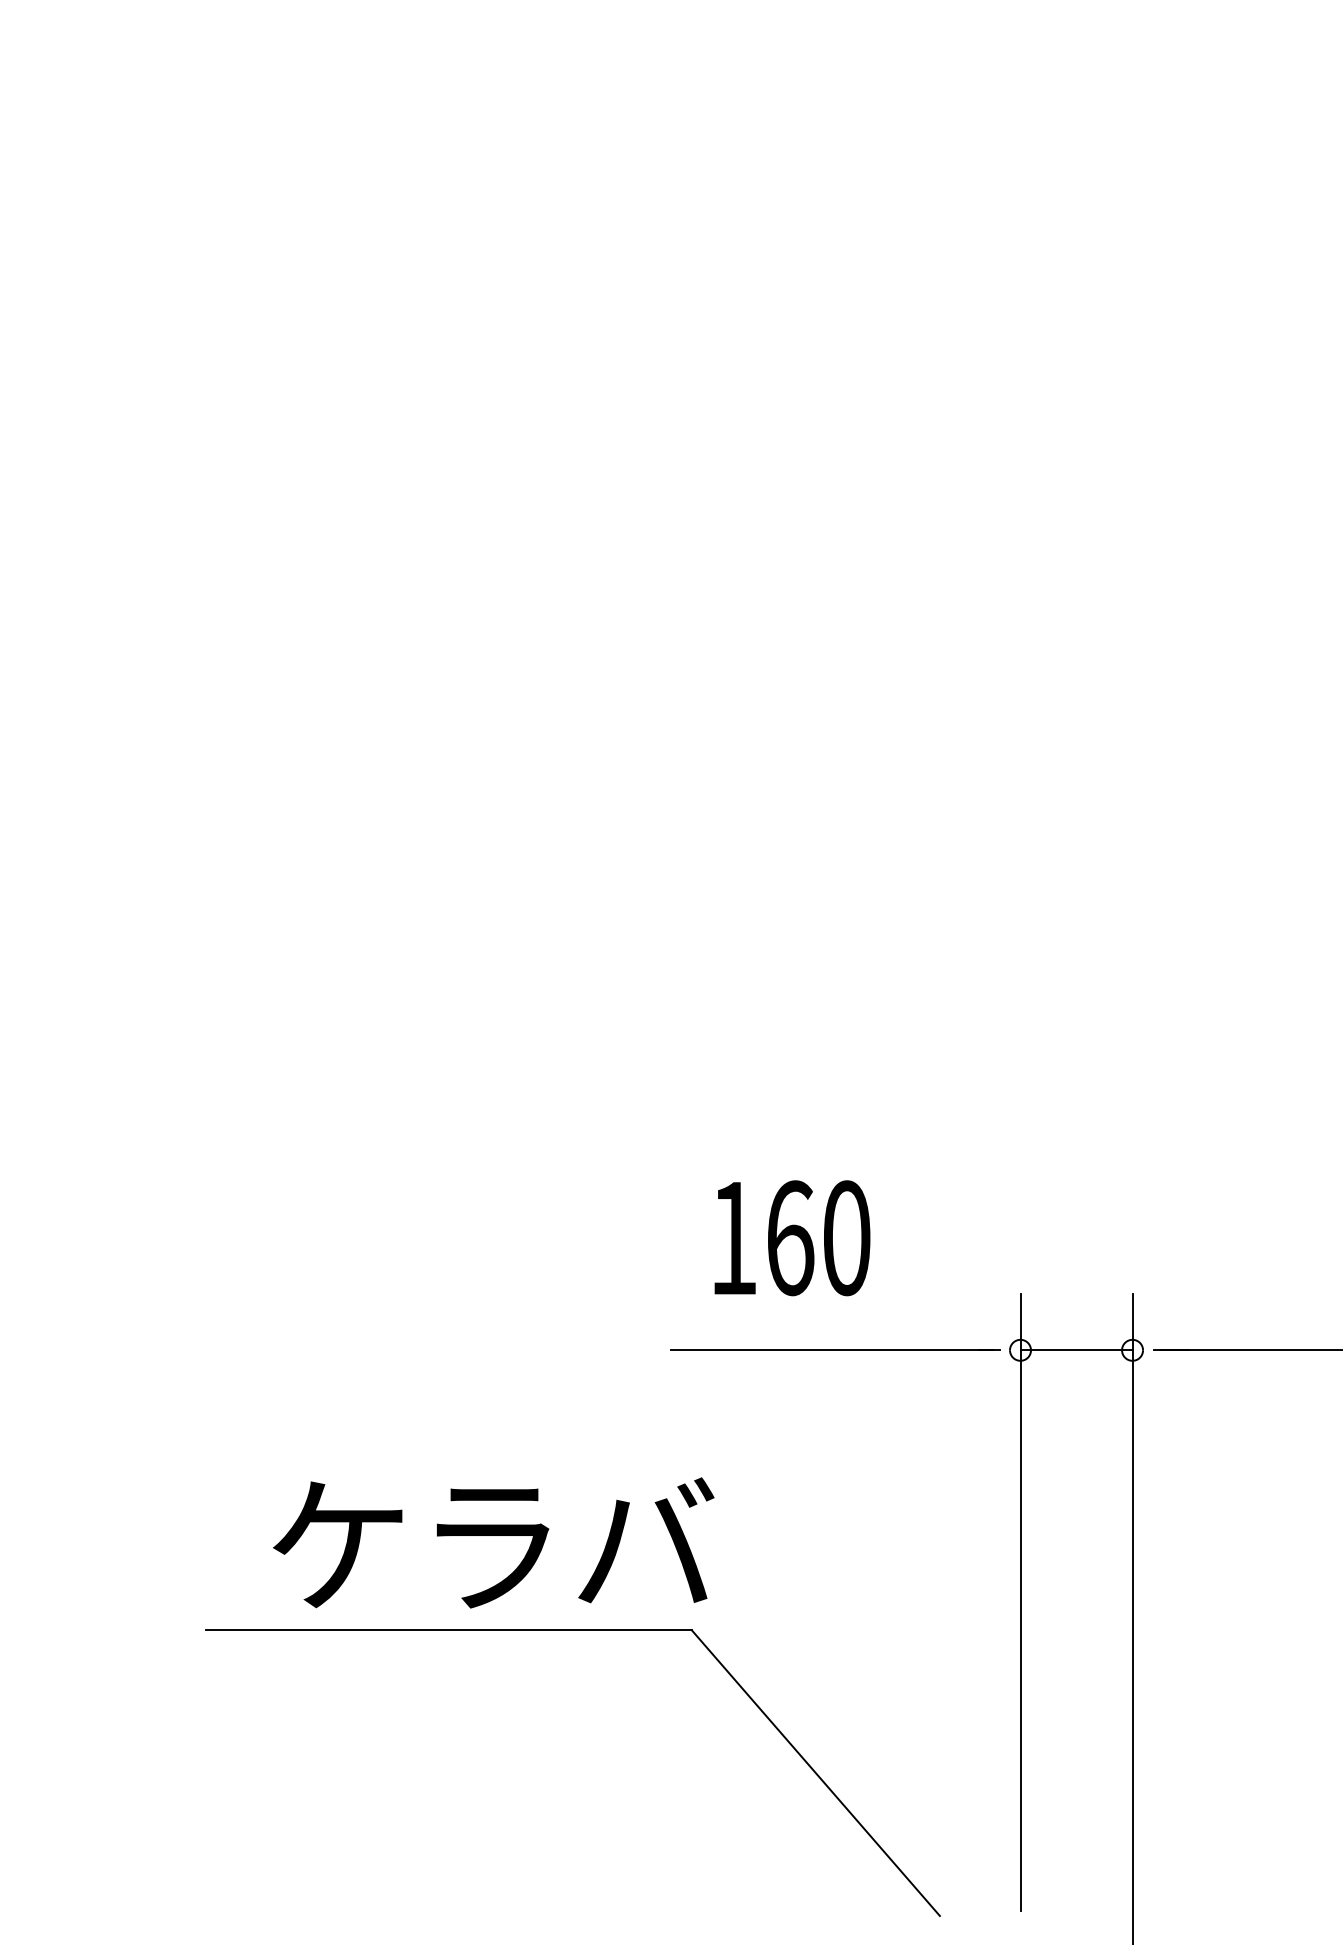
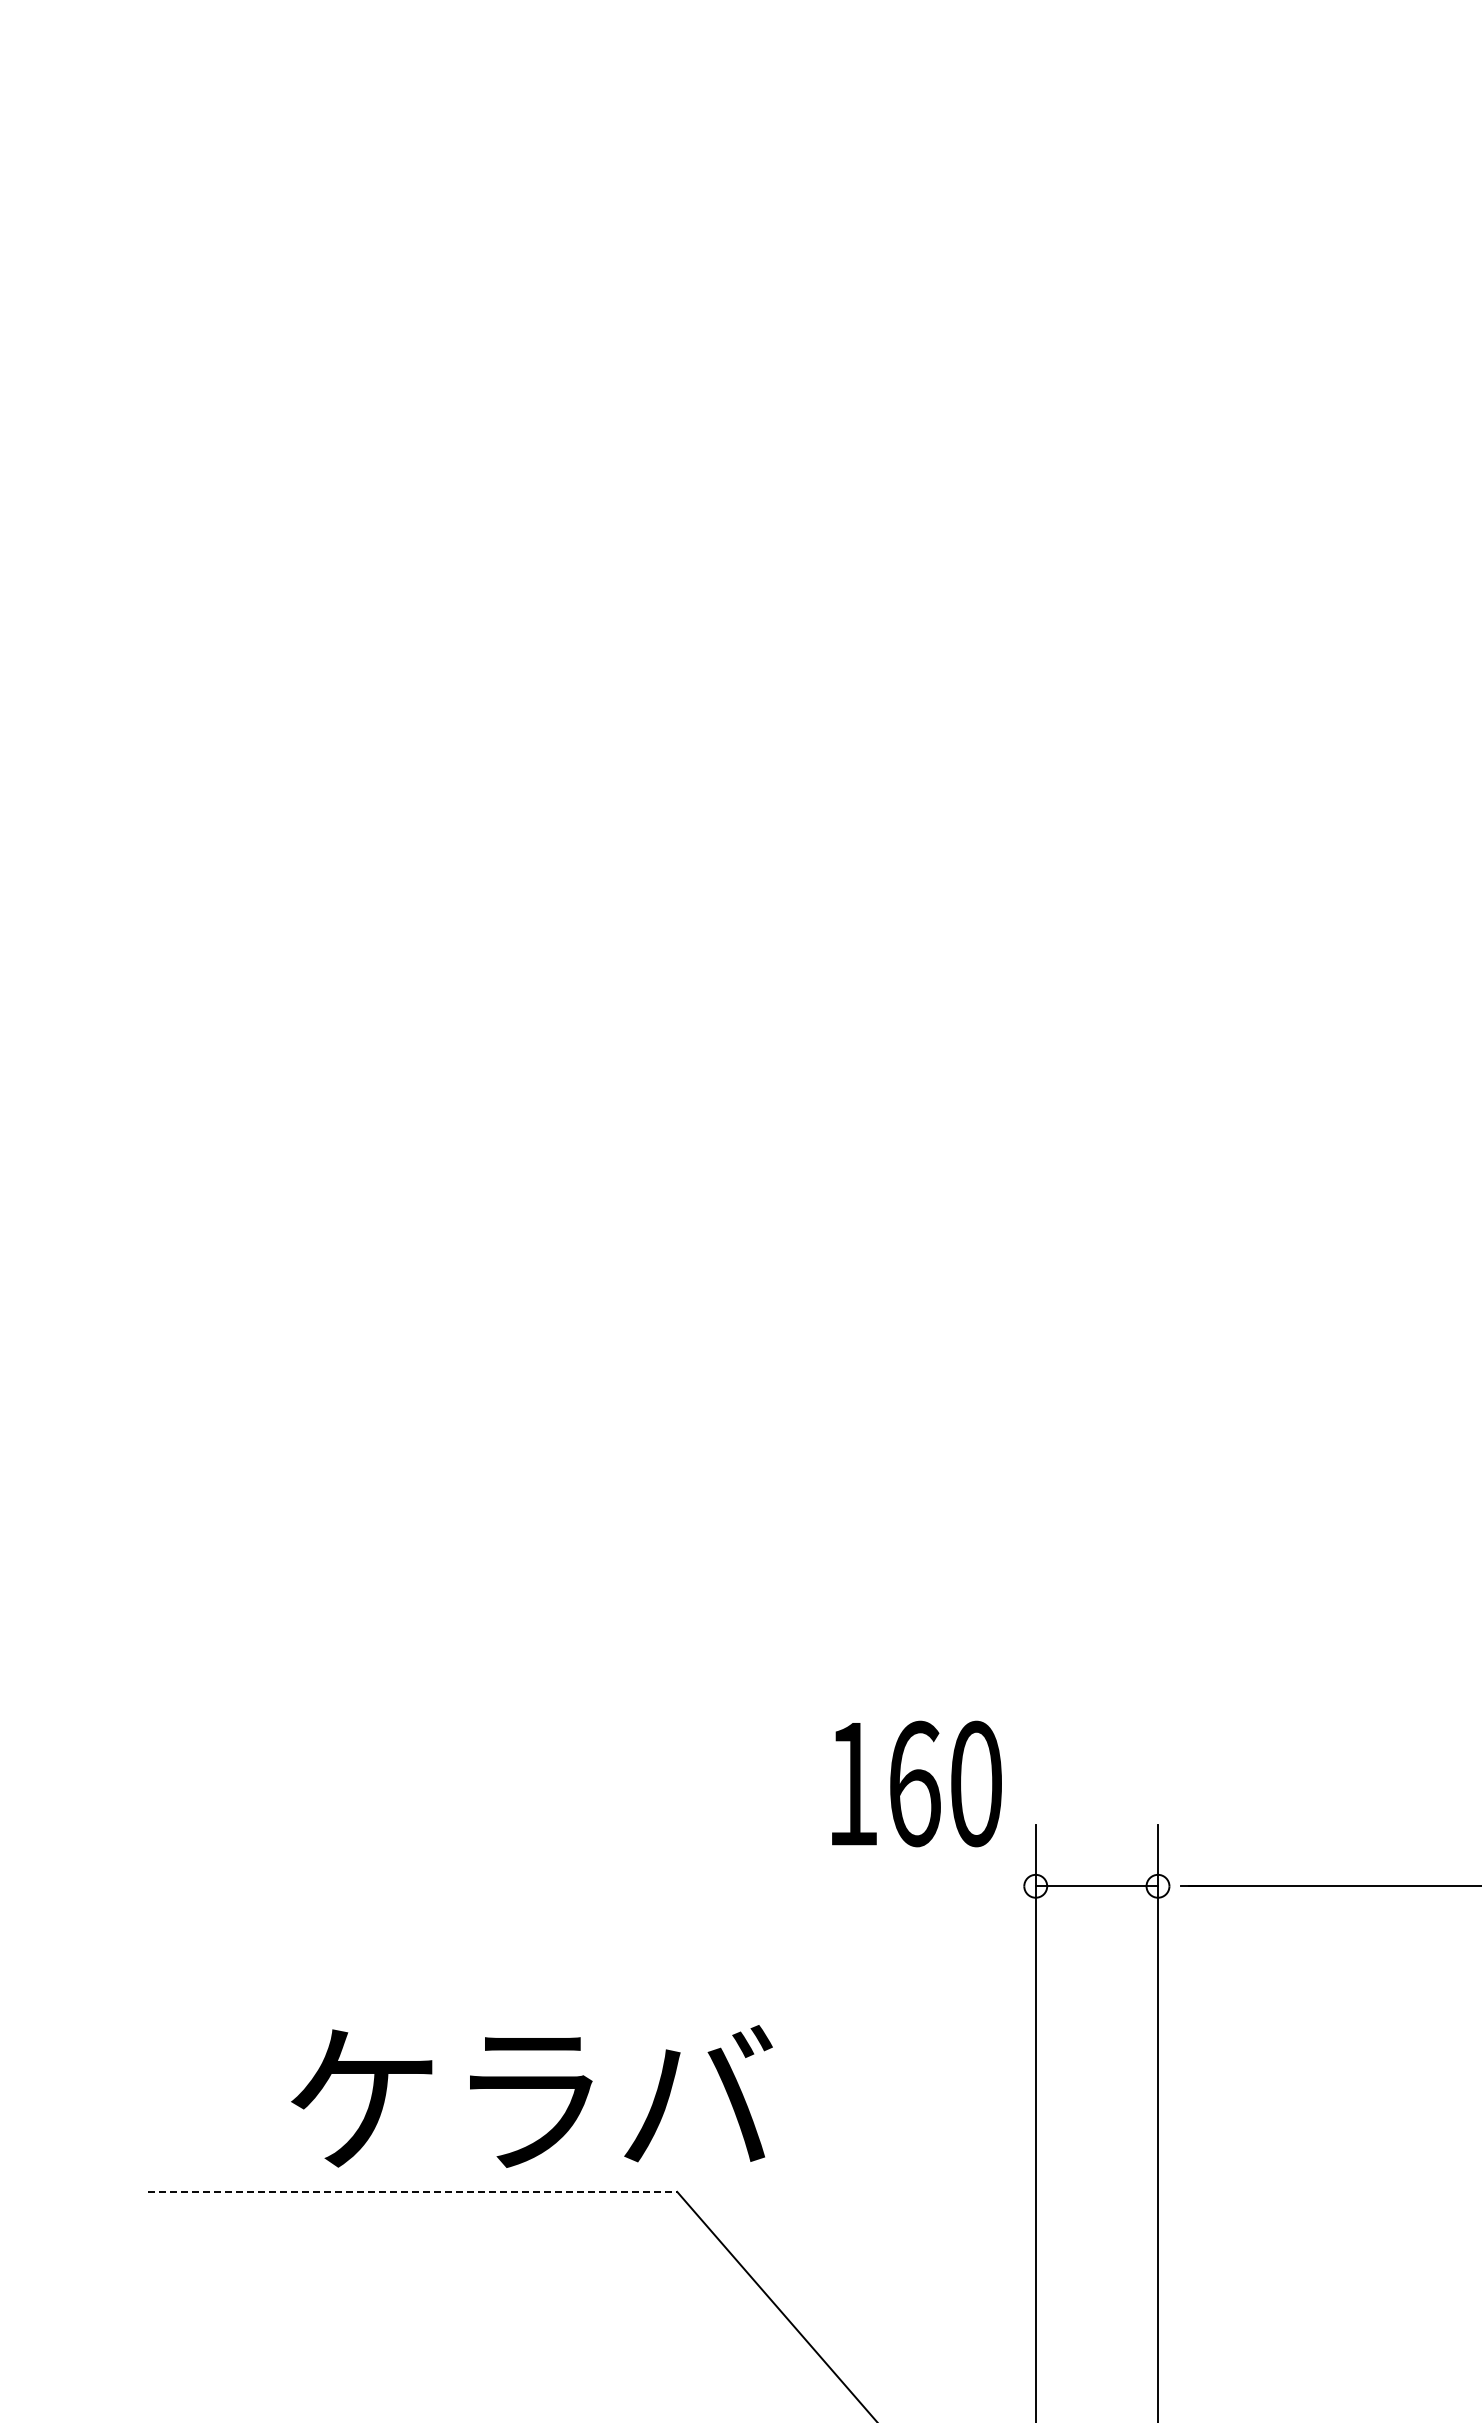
text: (792, 1237) -> (916, 1783), moved
line: (835, 1349) -> (833, 1885), removed
text: (493, 1542) -> (531, 2096), moved
line: (449, 1630) -> (412, 2191), solid -> dashed

